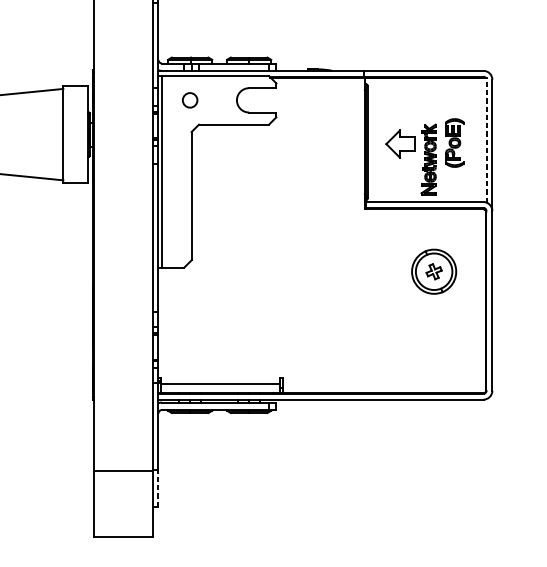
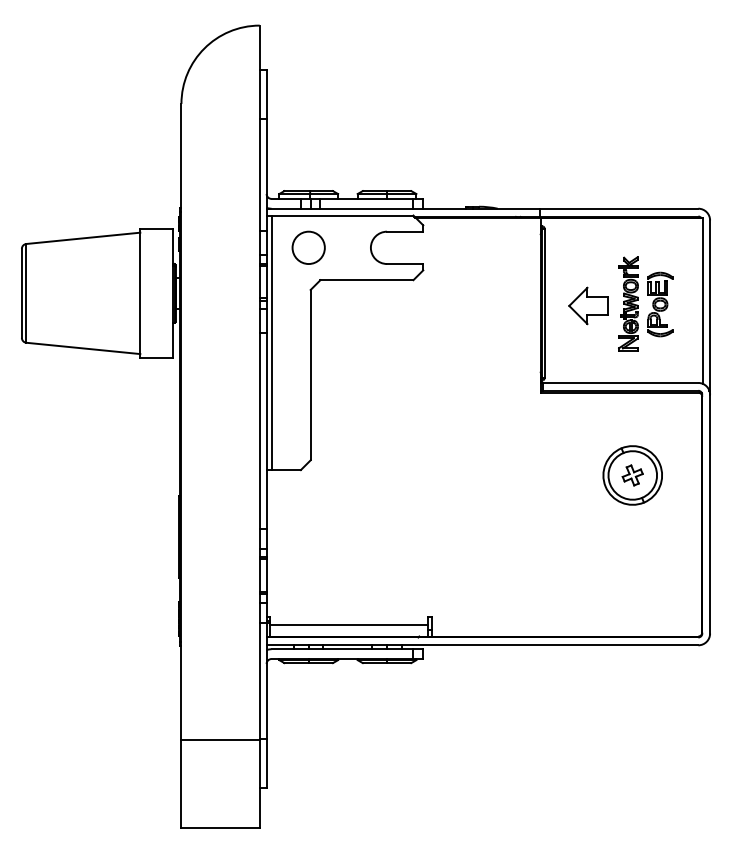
circle: (189, 100) -> (308, 247), size x1.67
line: (487, 140) -> (703, 301), dashed -> solid
part: (428, 159) -> (628, 303), moved
line: (158, 487) -> (266, 762), dashed -> solid

